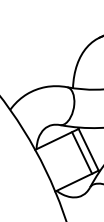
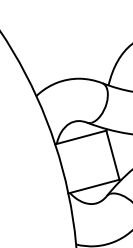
line: (81, 152) -> (104, 156), removed

